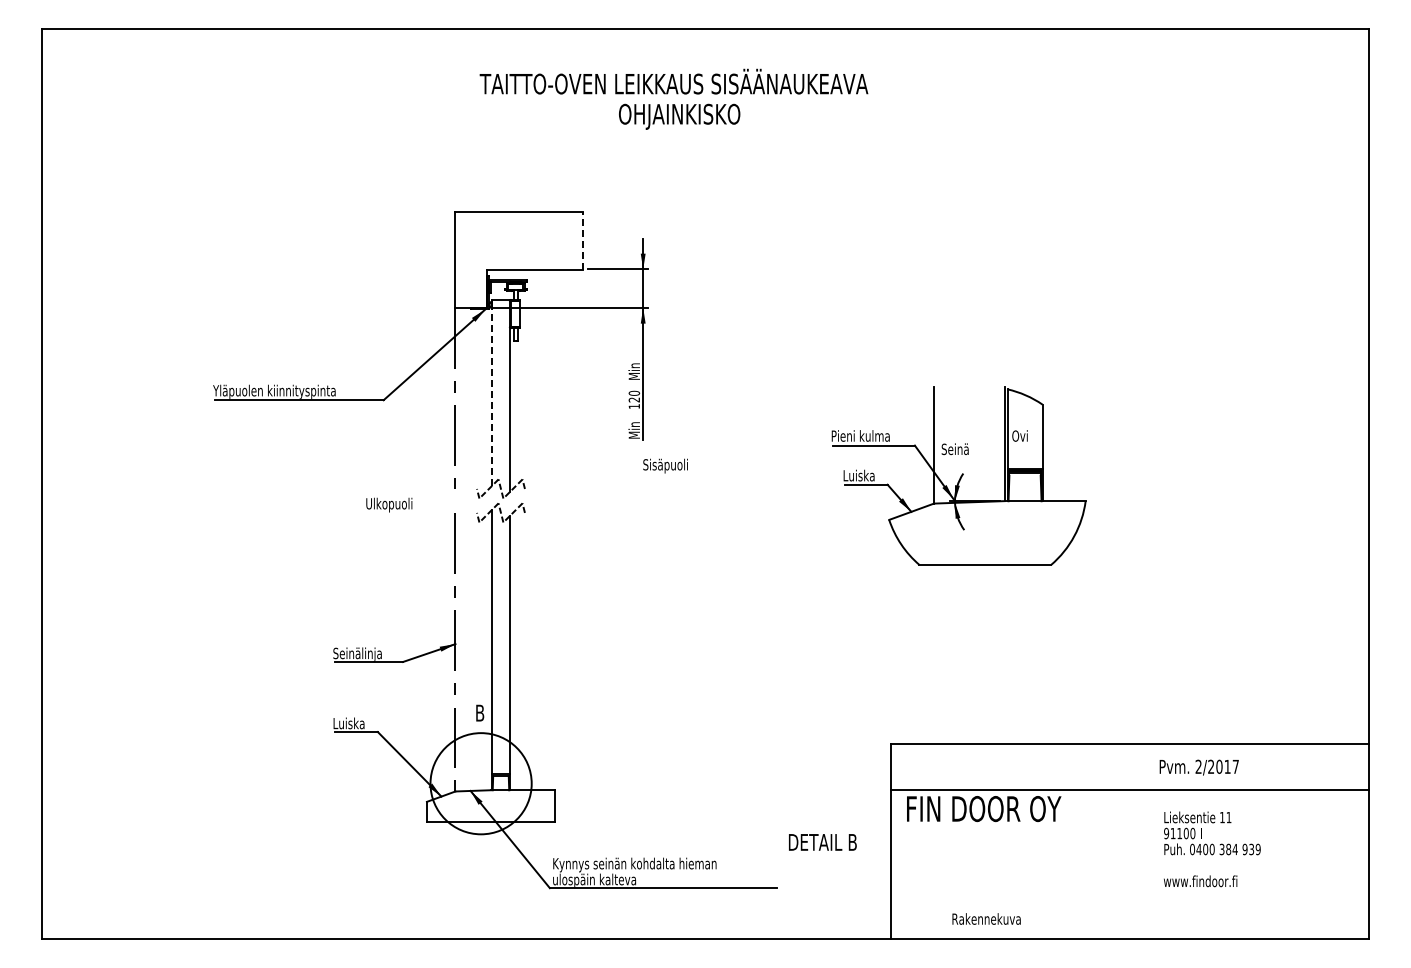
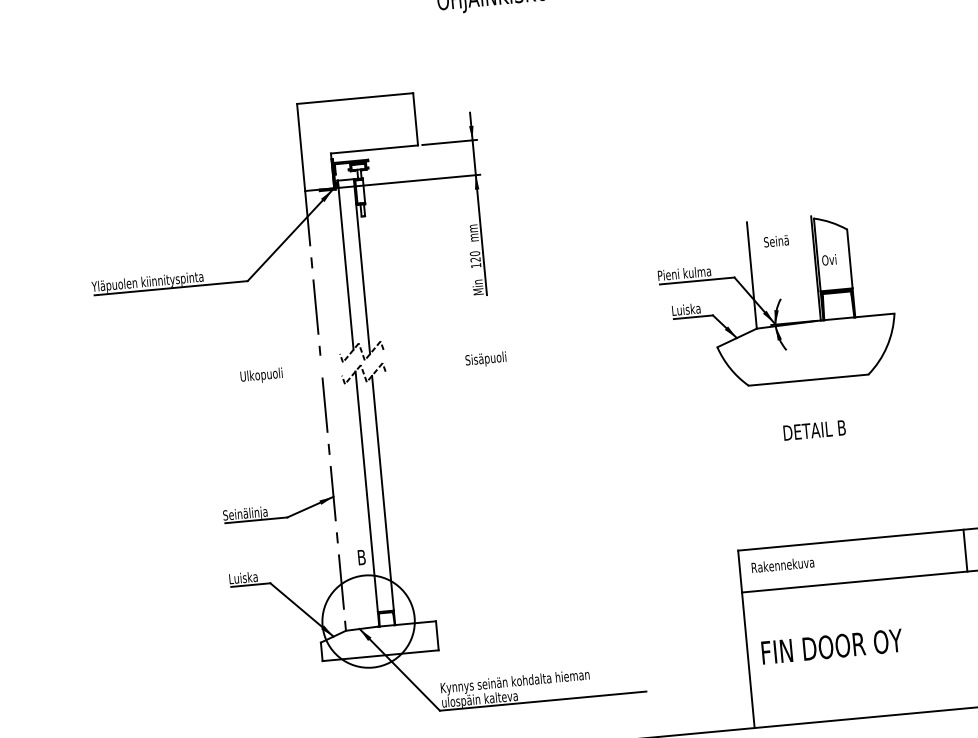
line: (583, 240) -> (415, 119), dashed -> solid
text: (633, 370) -> (472, 233), Min -> mm
line: (492, 392) -> (345, 264), dashed -> solid
text: (954, 449) -> (775, 241), moved
text: (665, 465) -> (485, 359), moved
line: (1139, 766) -> (965, 550), added
text: (984, 809) -> (832, 647), moved
text: (822, 842) -> (814, 430), moved
text: (986, 918) -> (782, 564), moved

